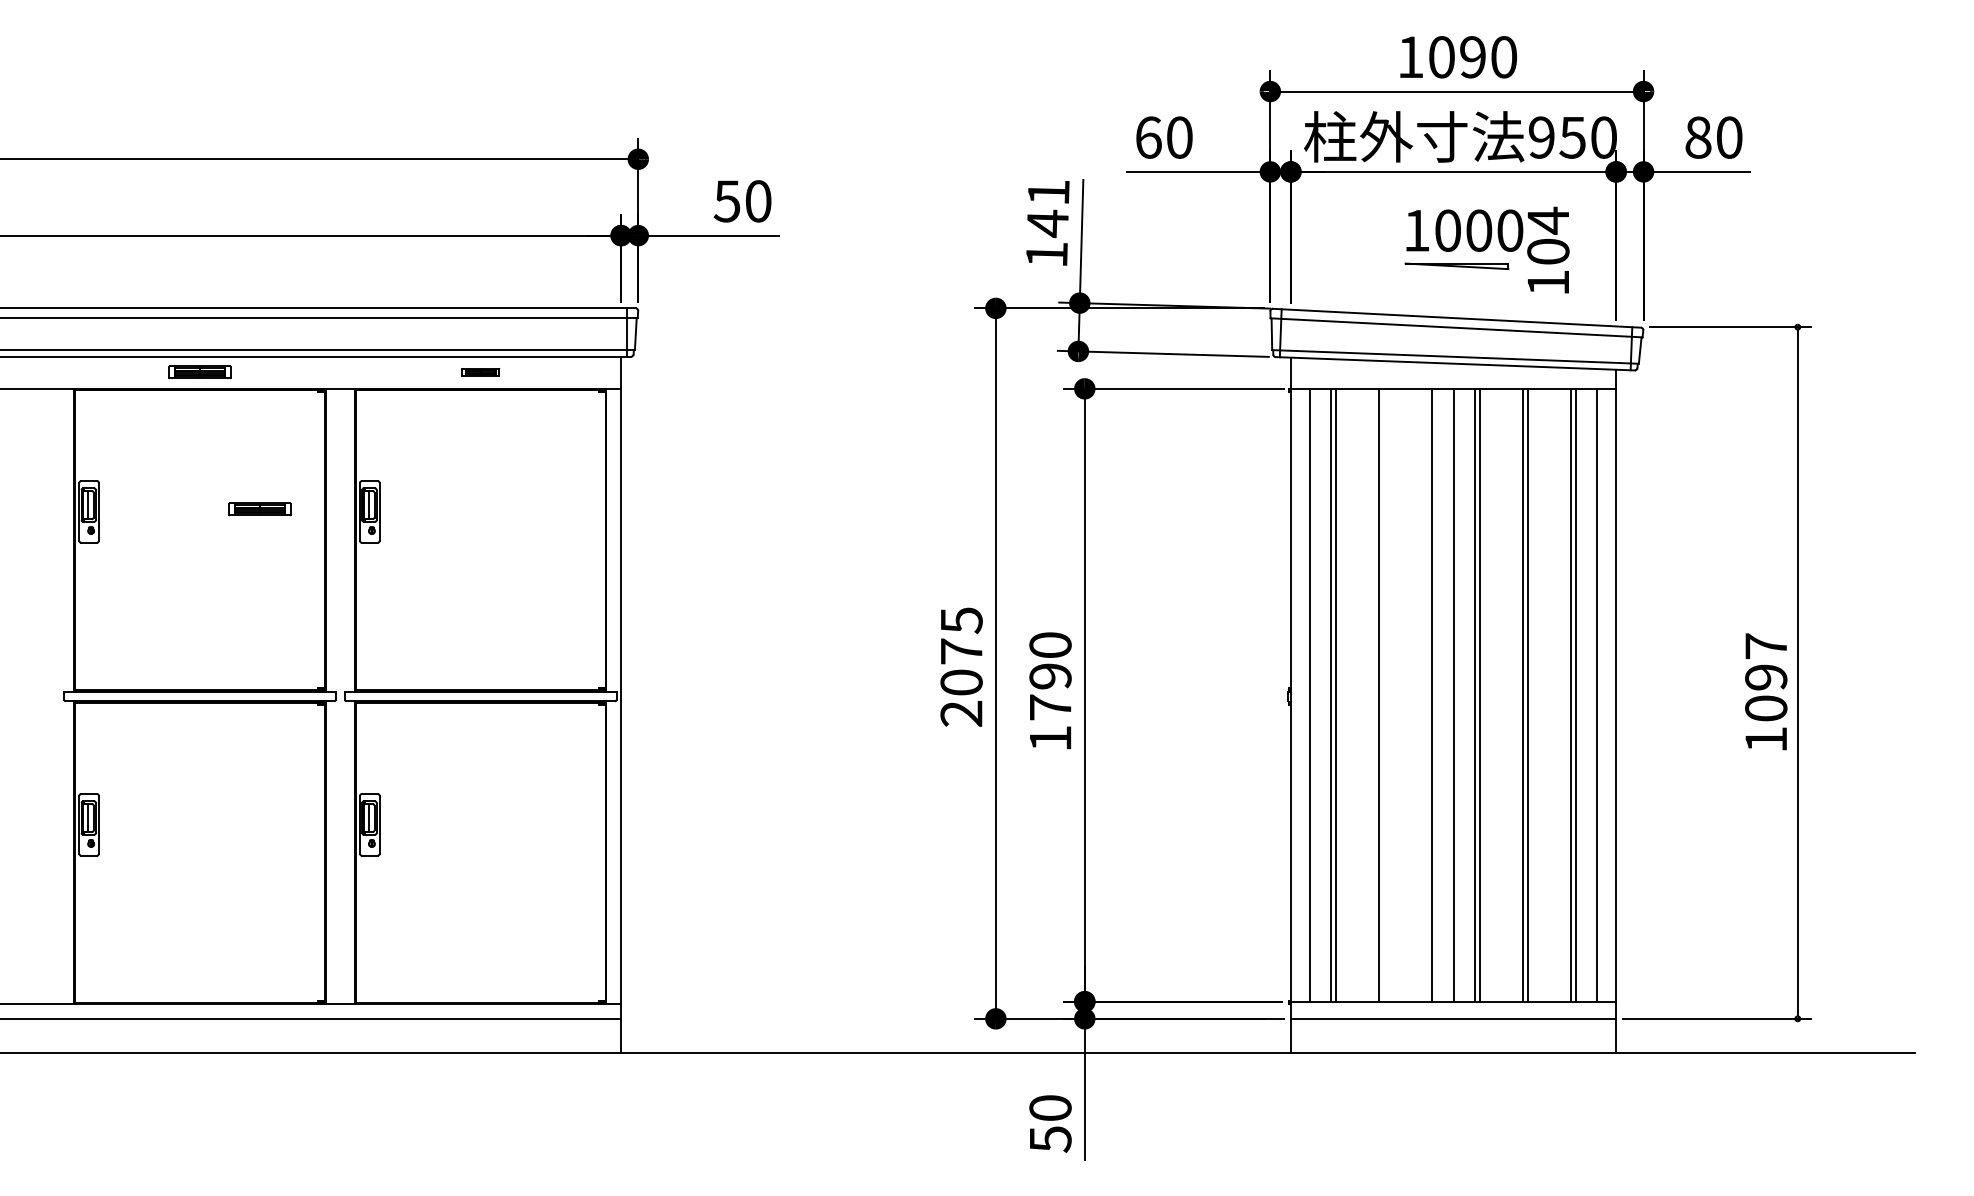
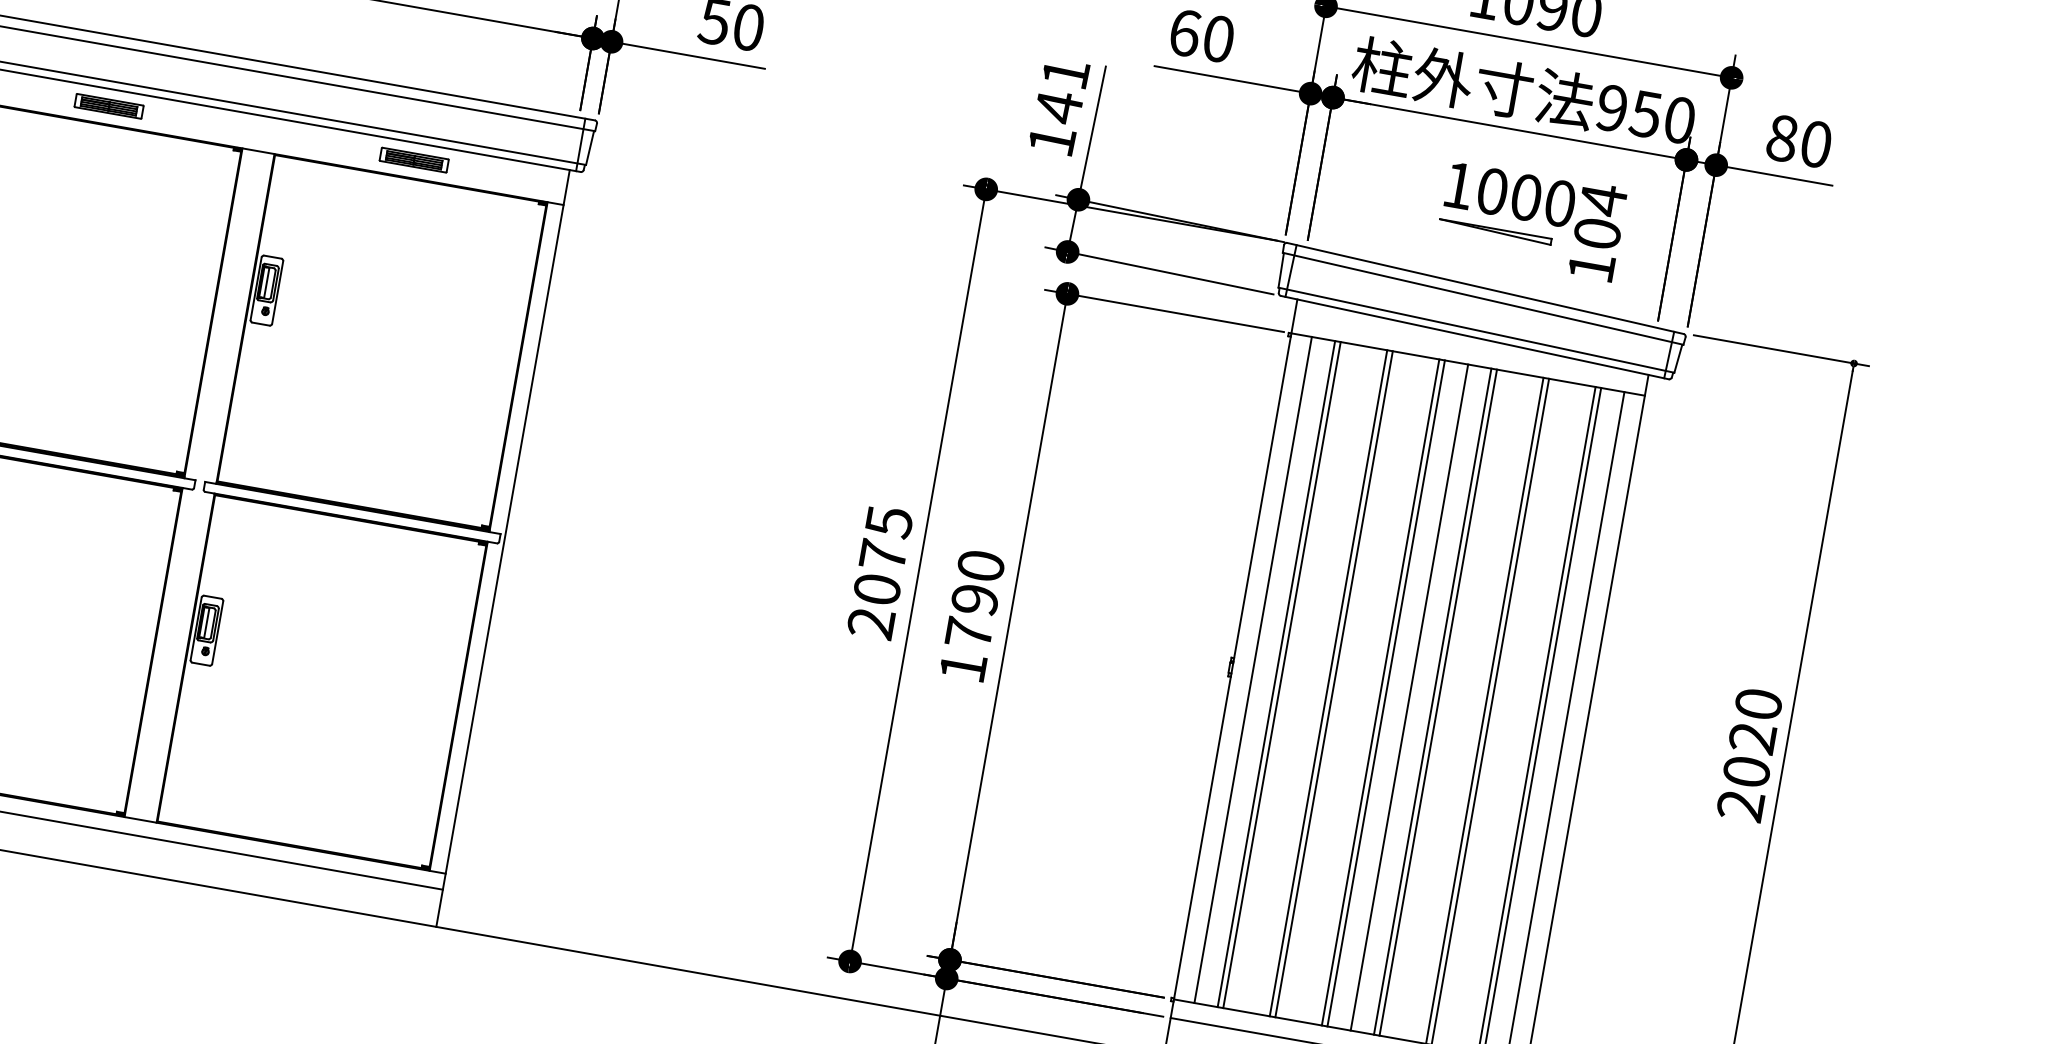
part: (480, 372) -> (413, 160), size x1.67
part: (259, 509) -> (147, 266), removed
text: (1766, 692) -> (1750, 754), 1097 -> 2020
line: (1384, 694) -> (1334, 683), added
line: (1427, 694) -> (1381, 691), added

